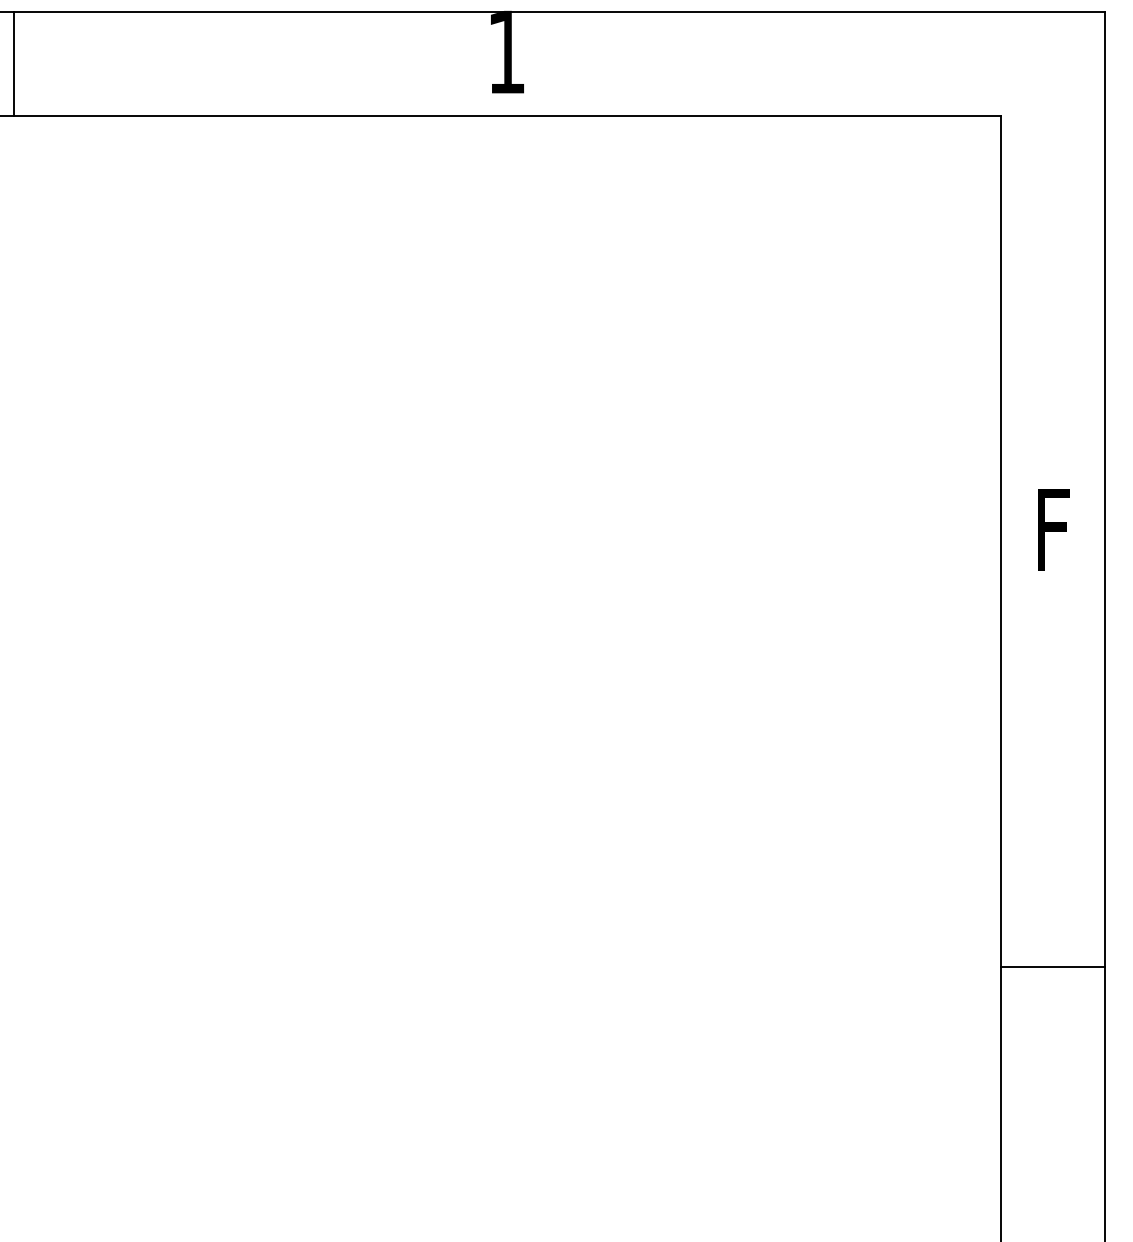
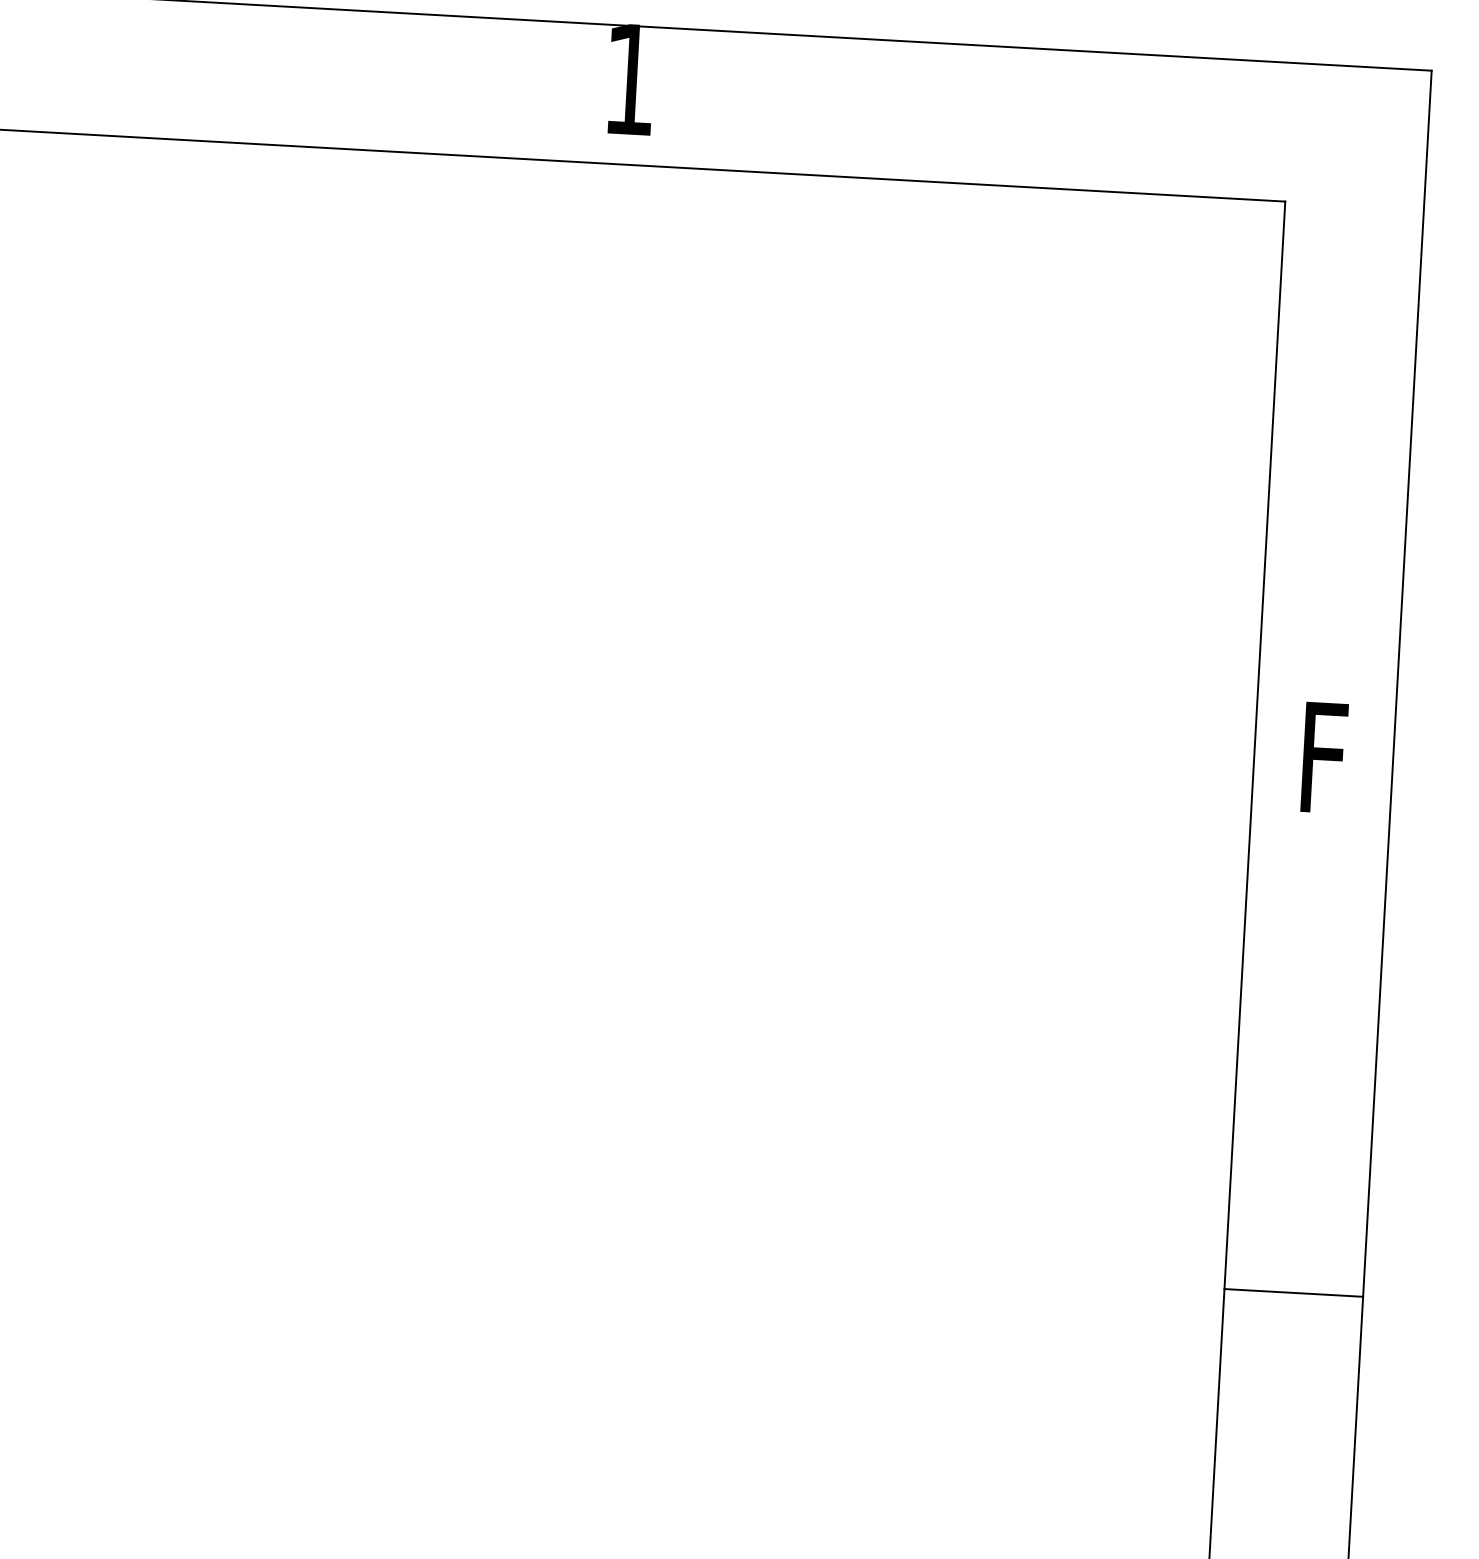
line: (1052, 967) -> (1293, 1292), moved

